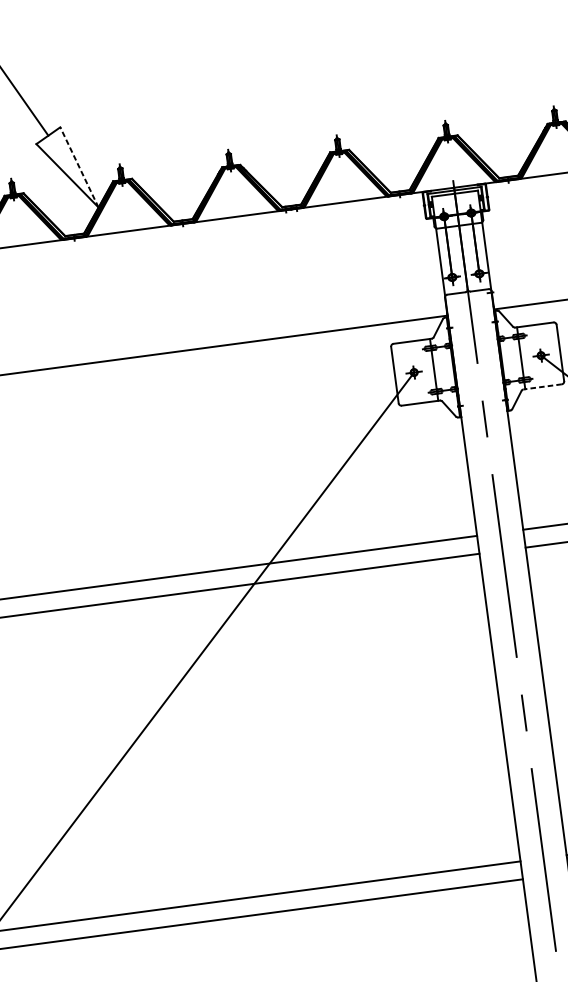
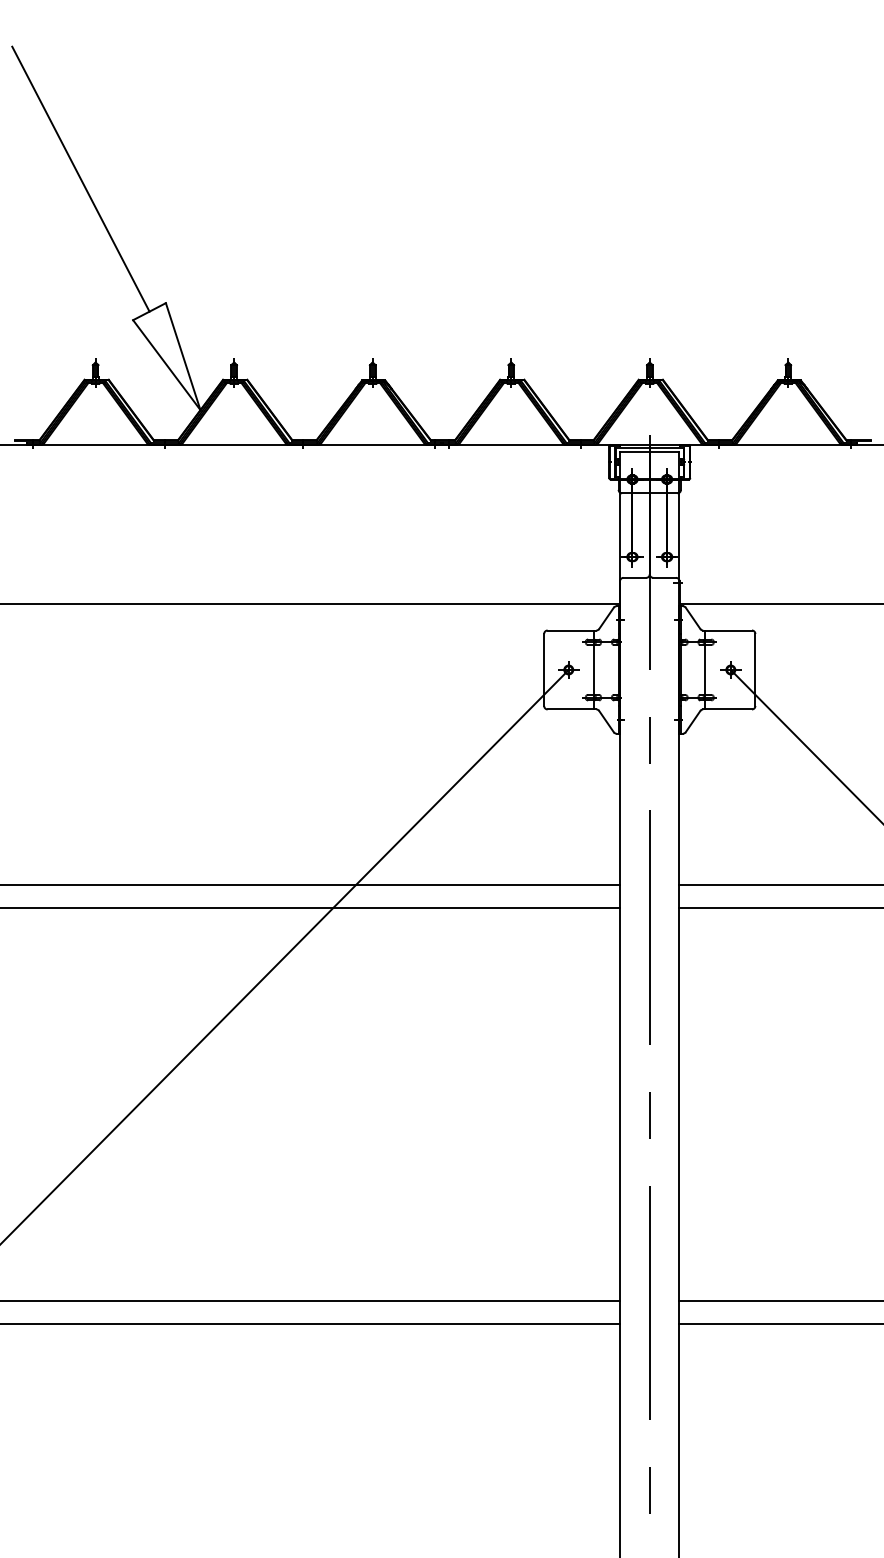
line: (79, 167) -> (183, 356), dashed -> solid
line: (542, 386) -> (727, 709), dashed -> solid

